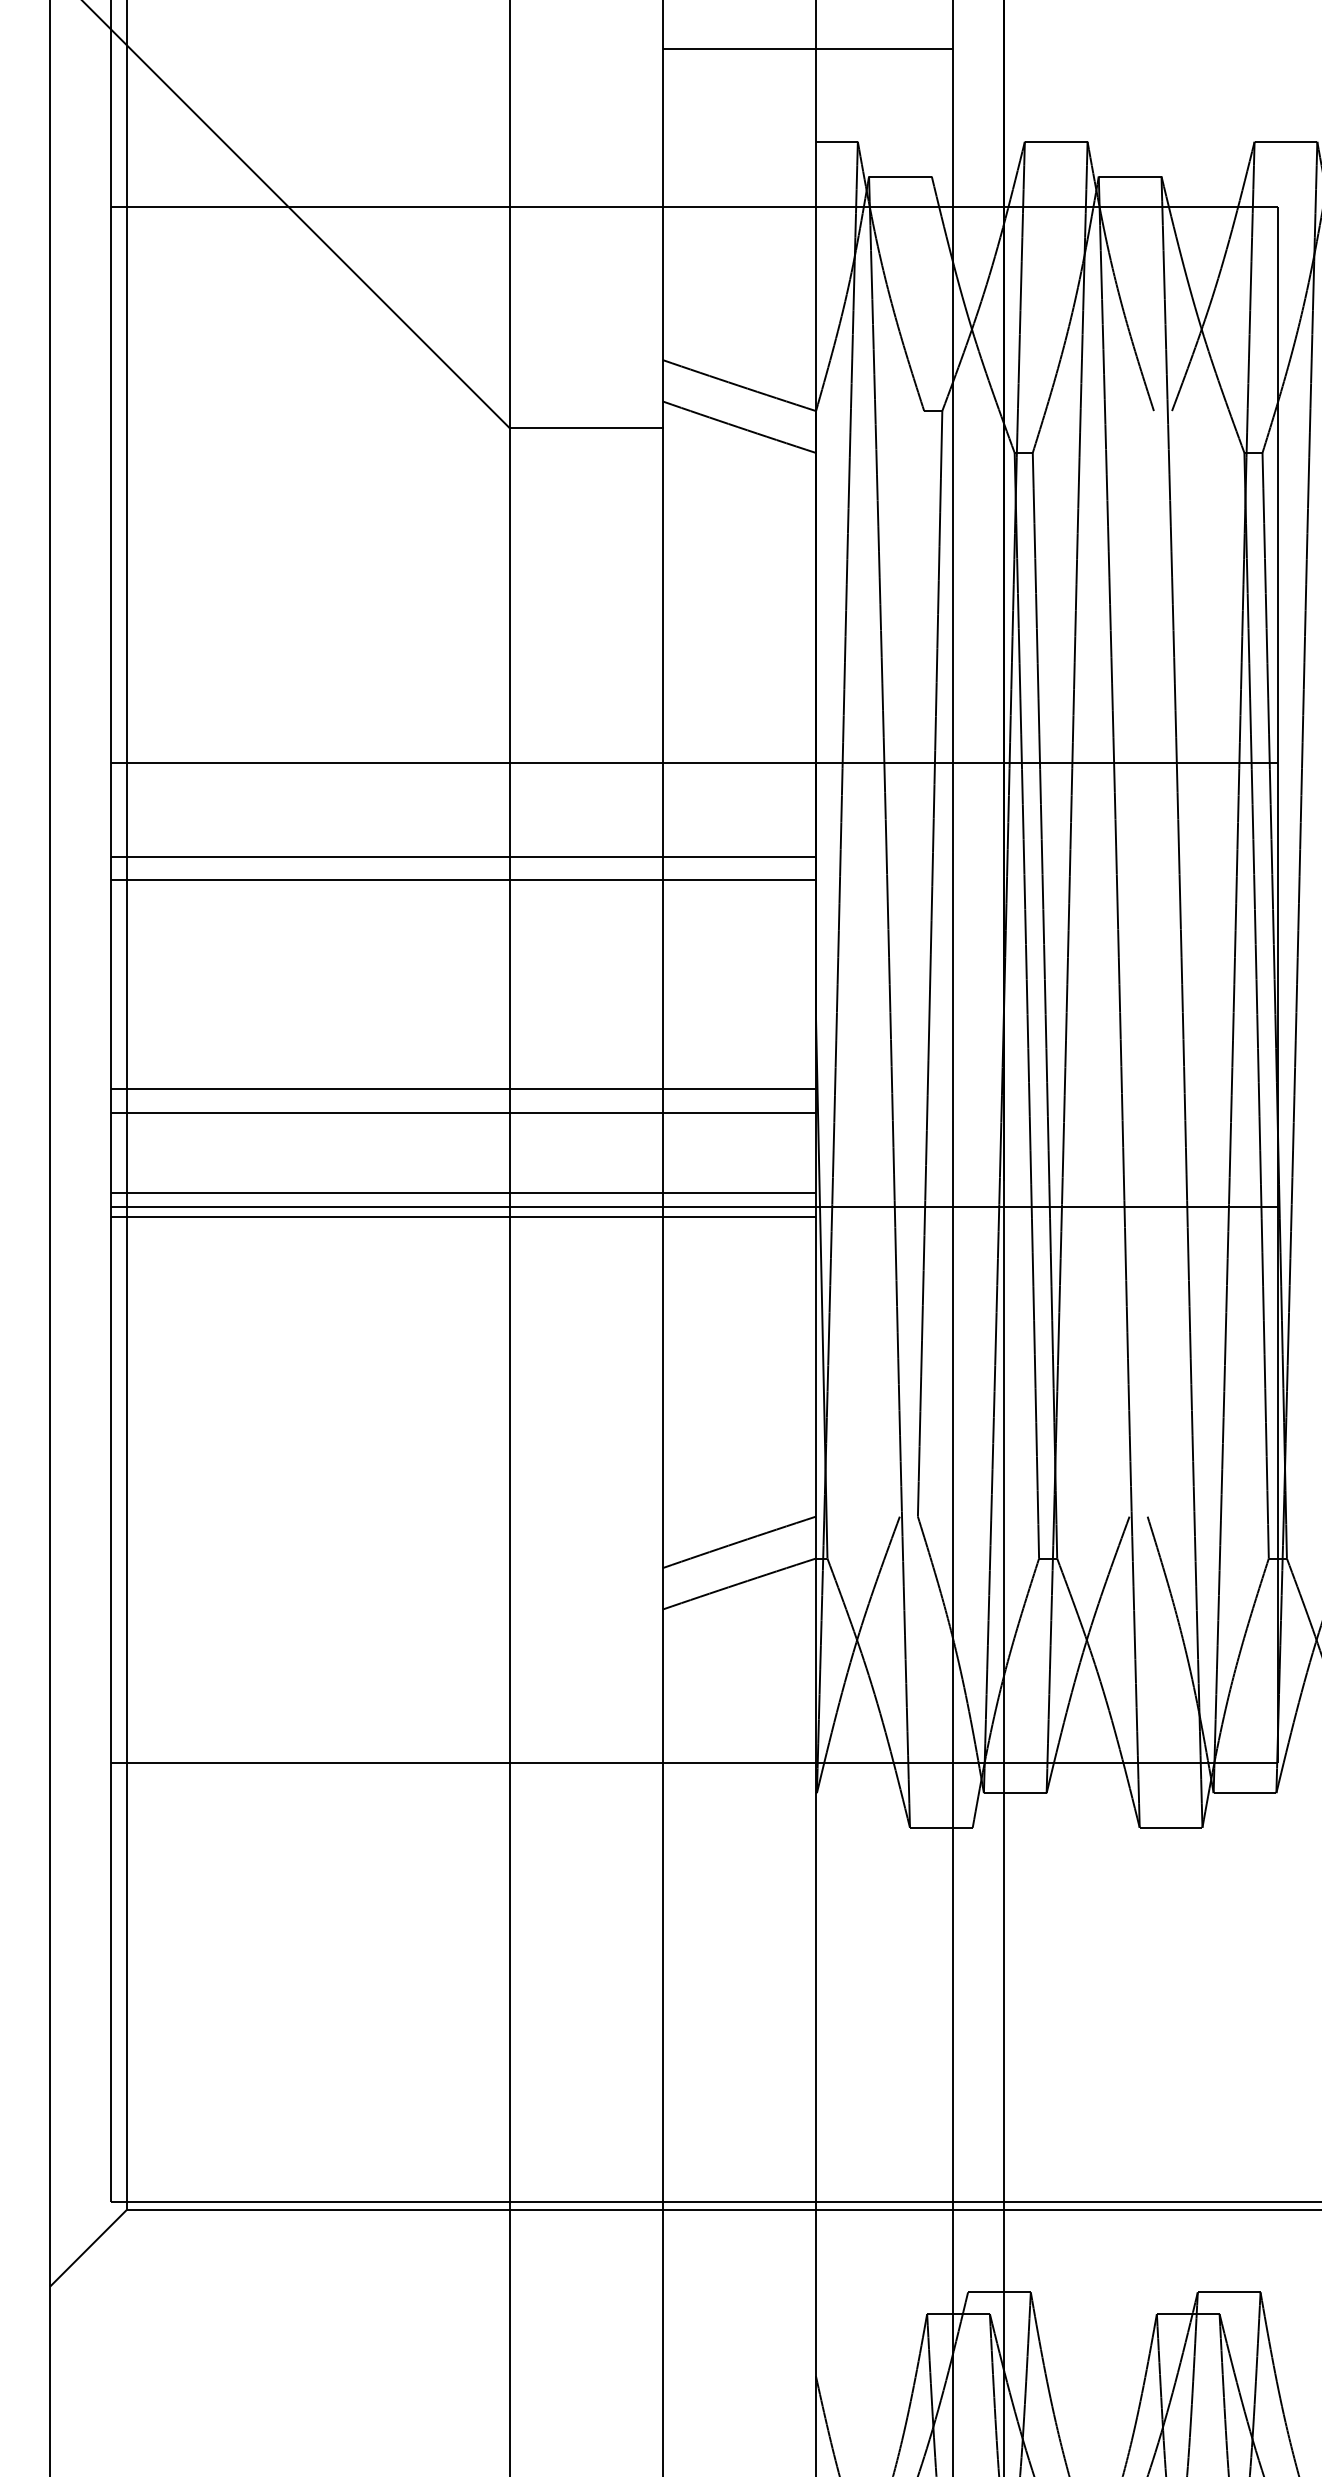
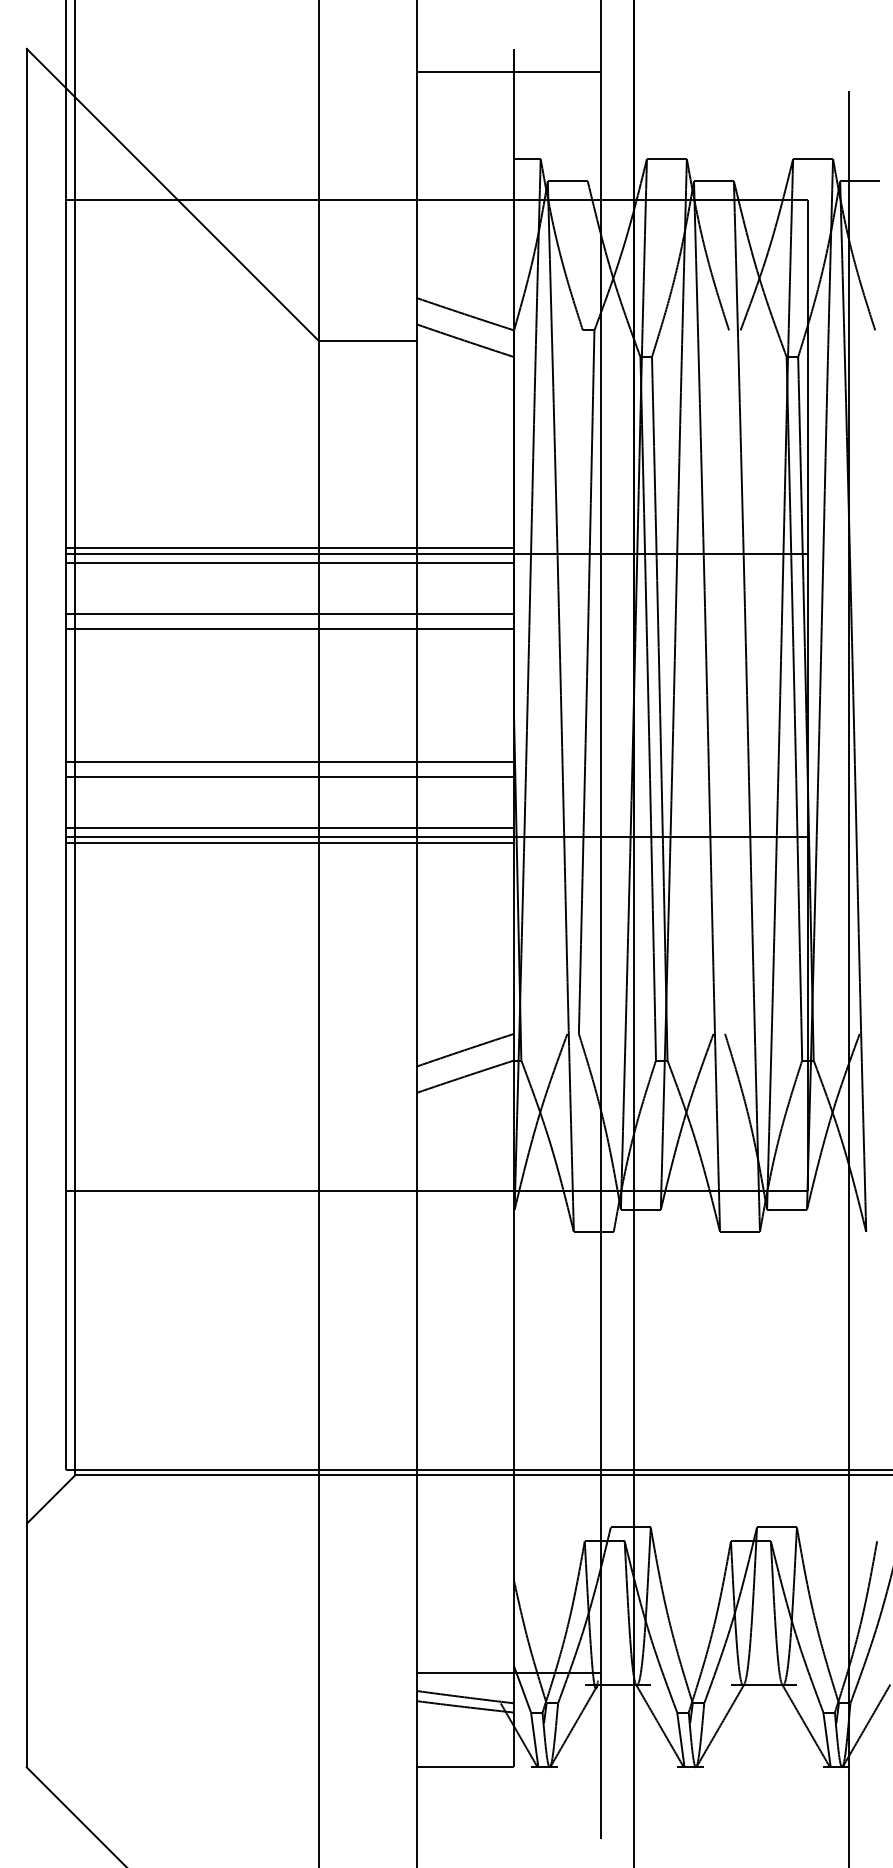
line: (807, 49) -> (508, 72), moved
line: (463, 752) -> (289, 547), added
line: (463, 775) -> (289, 562), added

